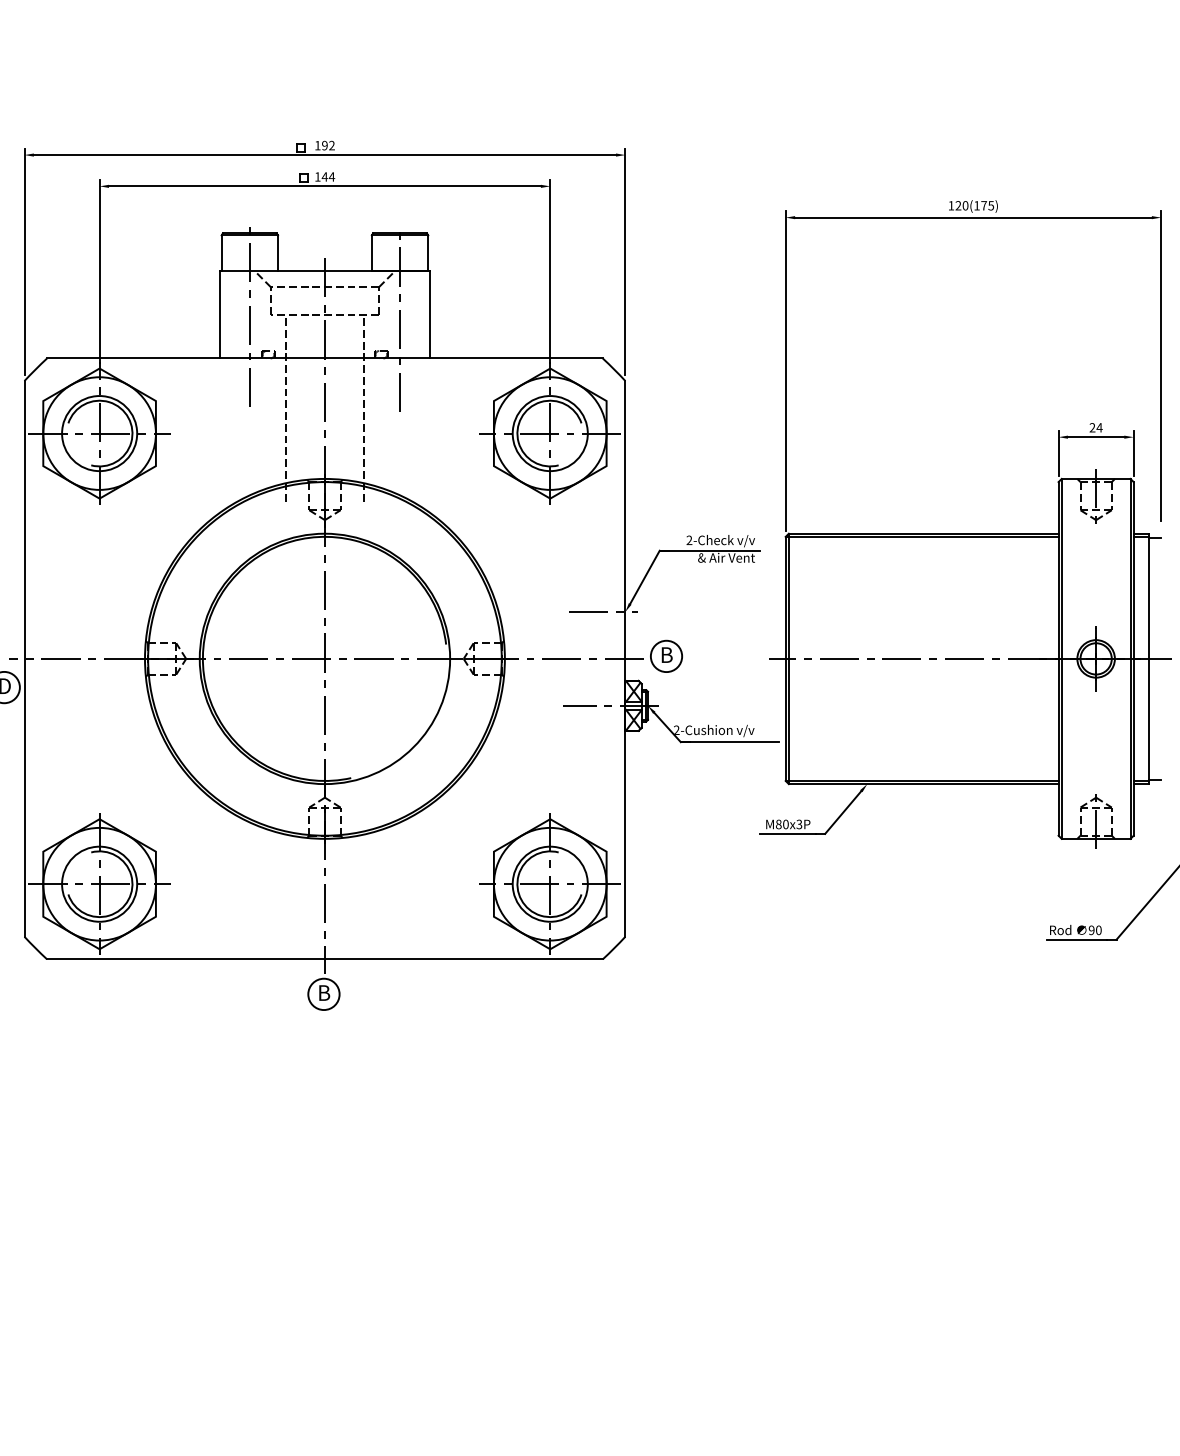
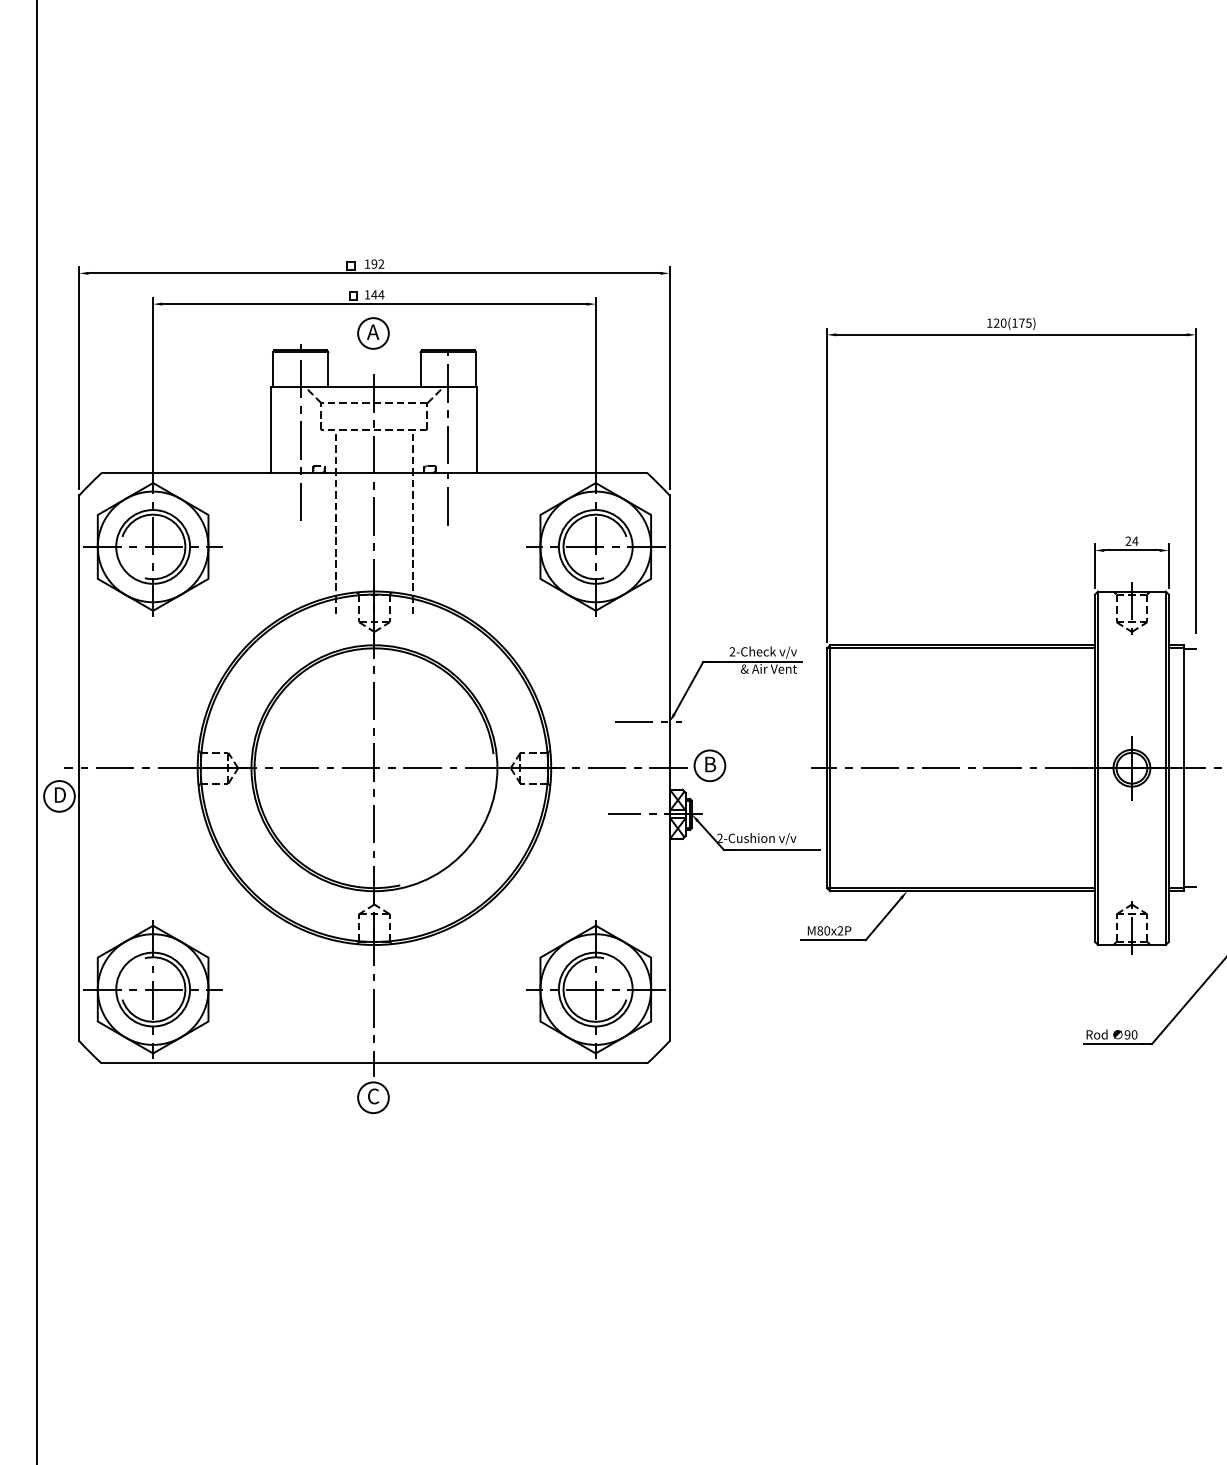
part: (323, 216) -> (373, 333), added
text: (799, 825) -> (840, 931), M80x3P -> M80x2P
text: (323, 993) -> (373, 1096), B -> C

